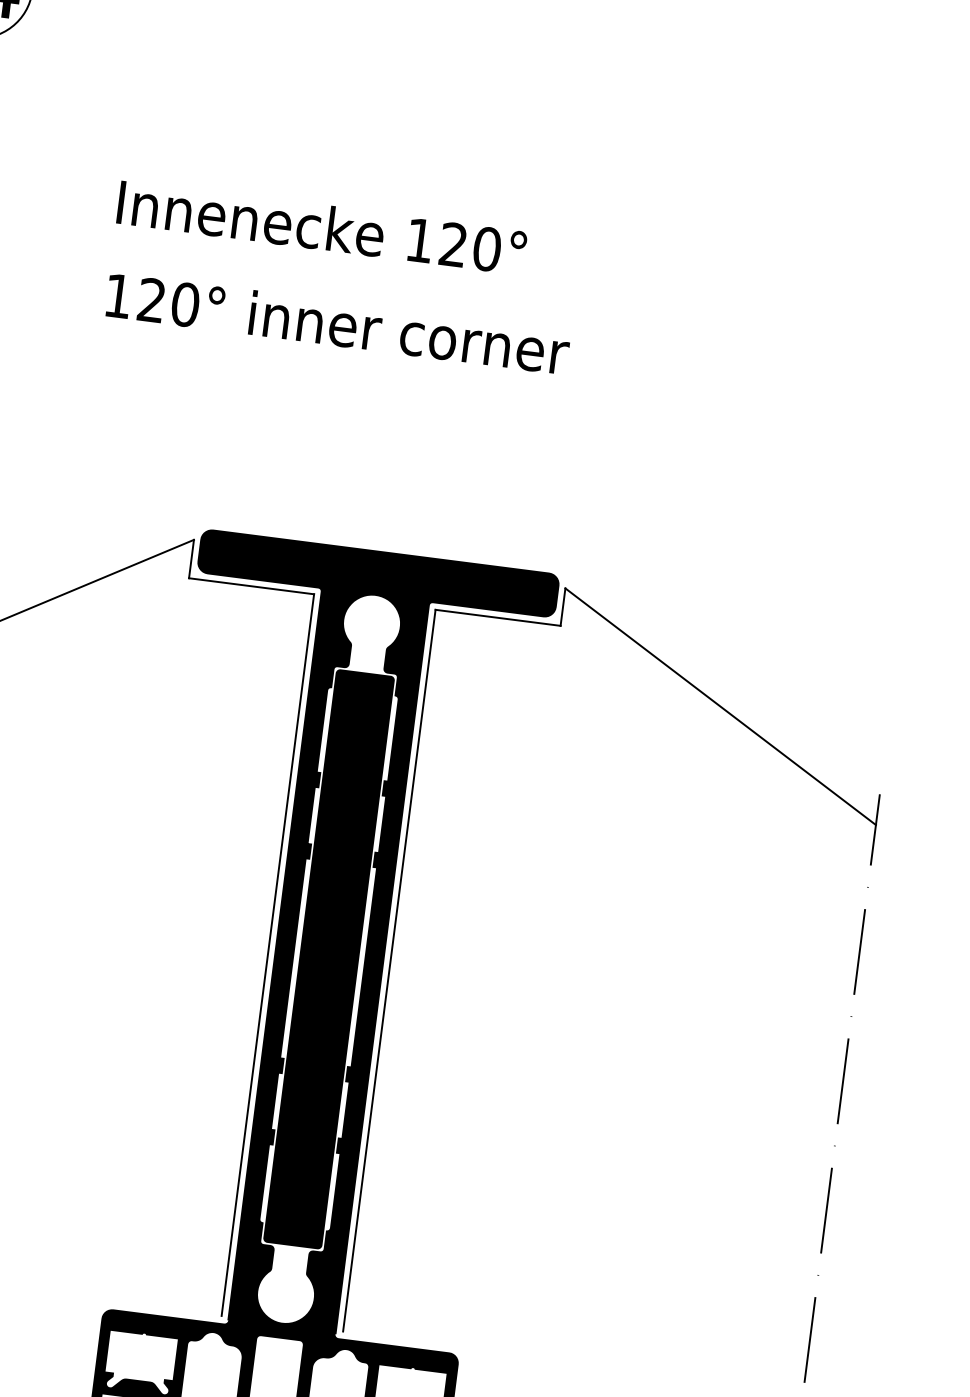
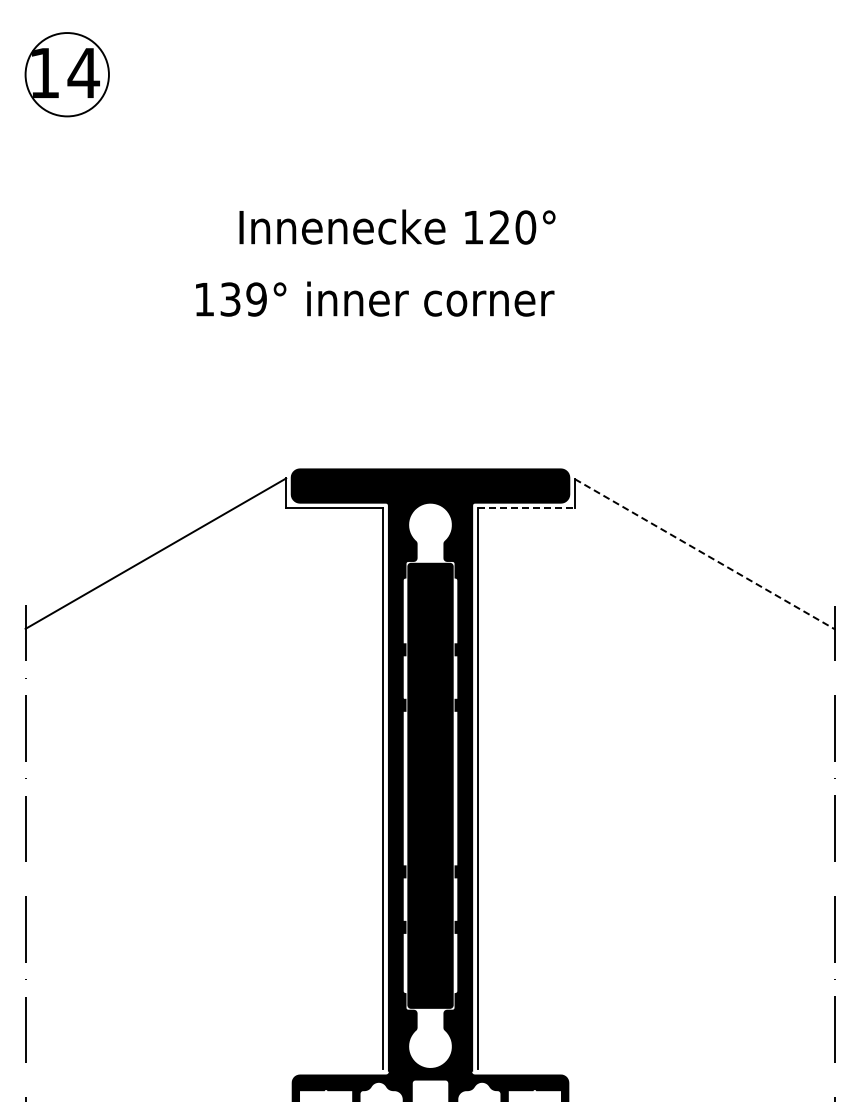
text: (322, 226) -> (397, 226), moved
text: (168, 302) -> (243, 299), 120° -> 139°
line: (498, 618) -> (526, 508), solid -> dashed
line: (721, 706) -> (705, 554), solid -> dashed

